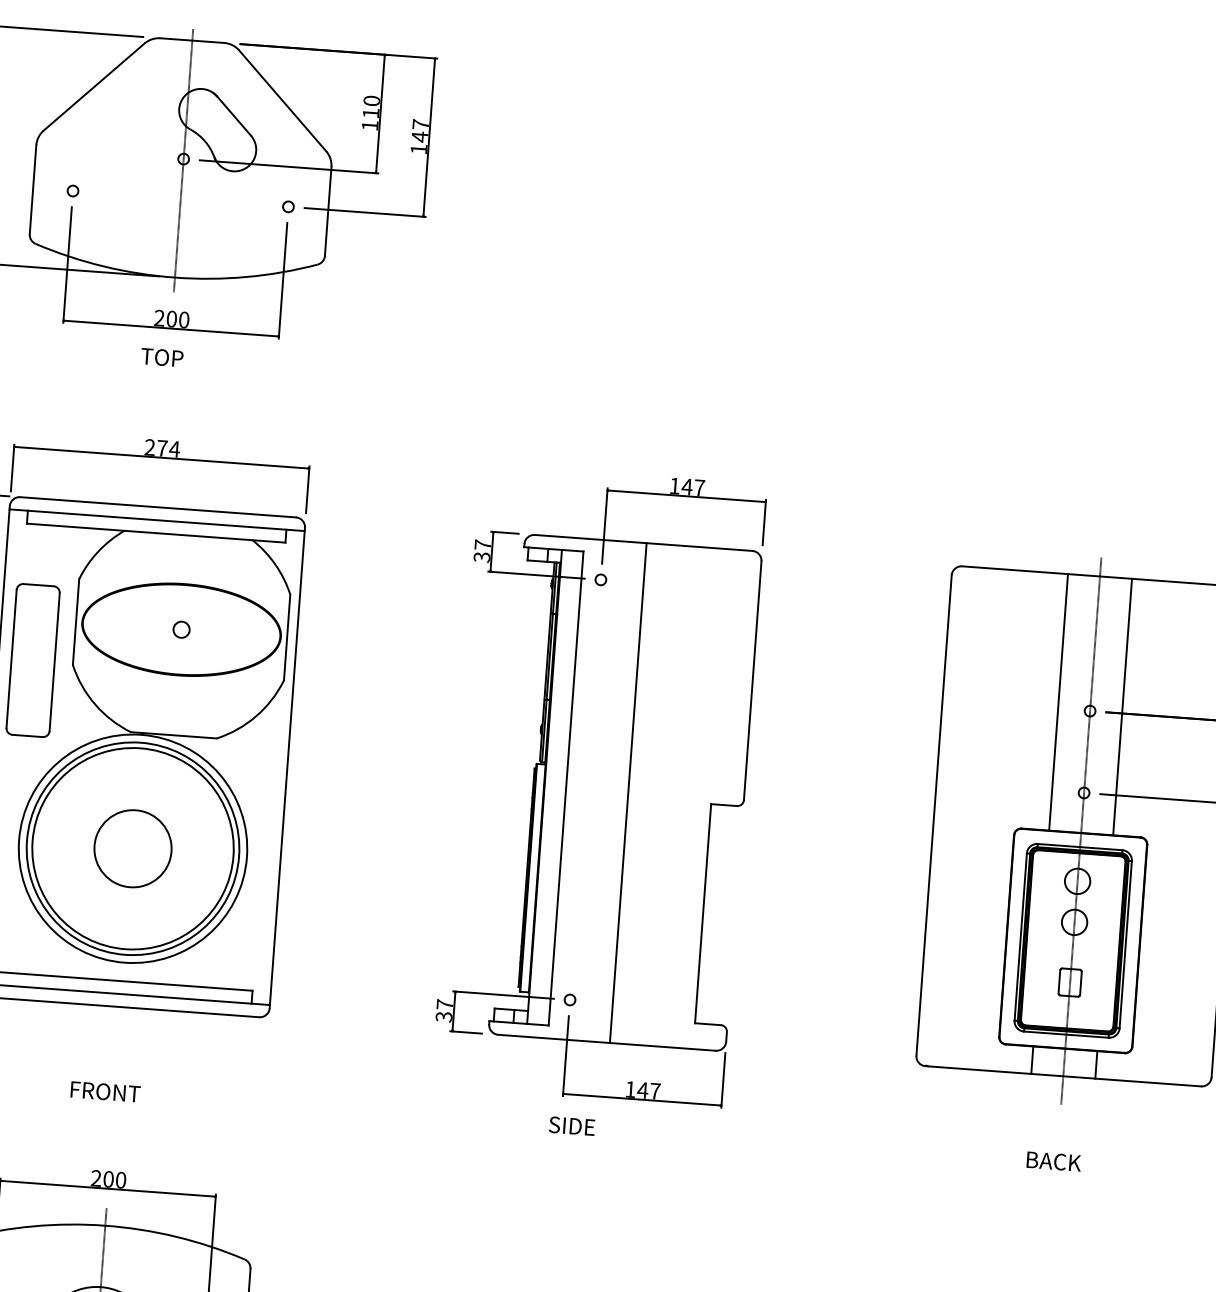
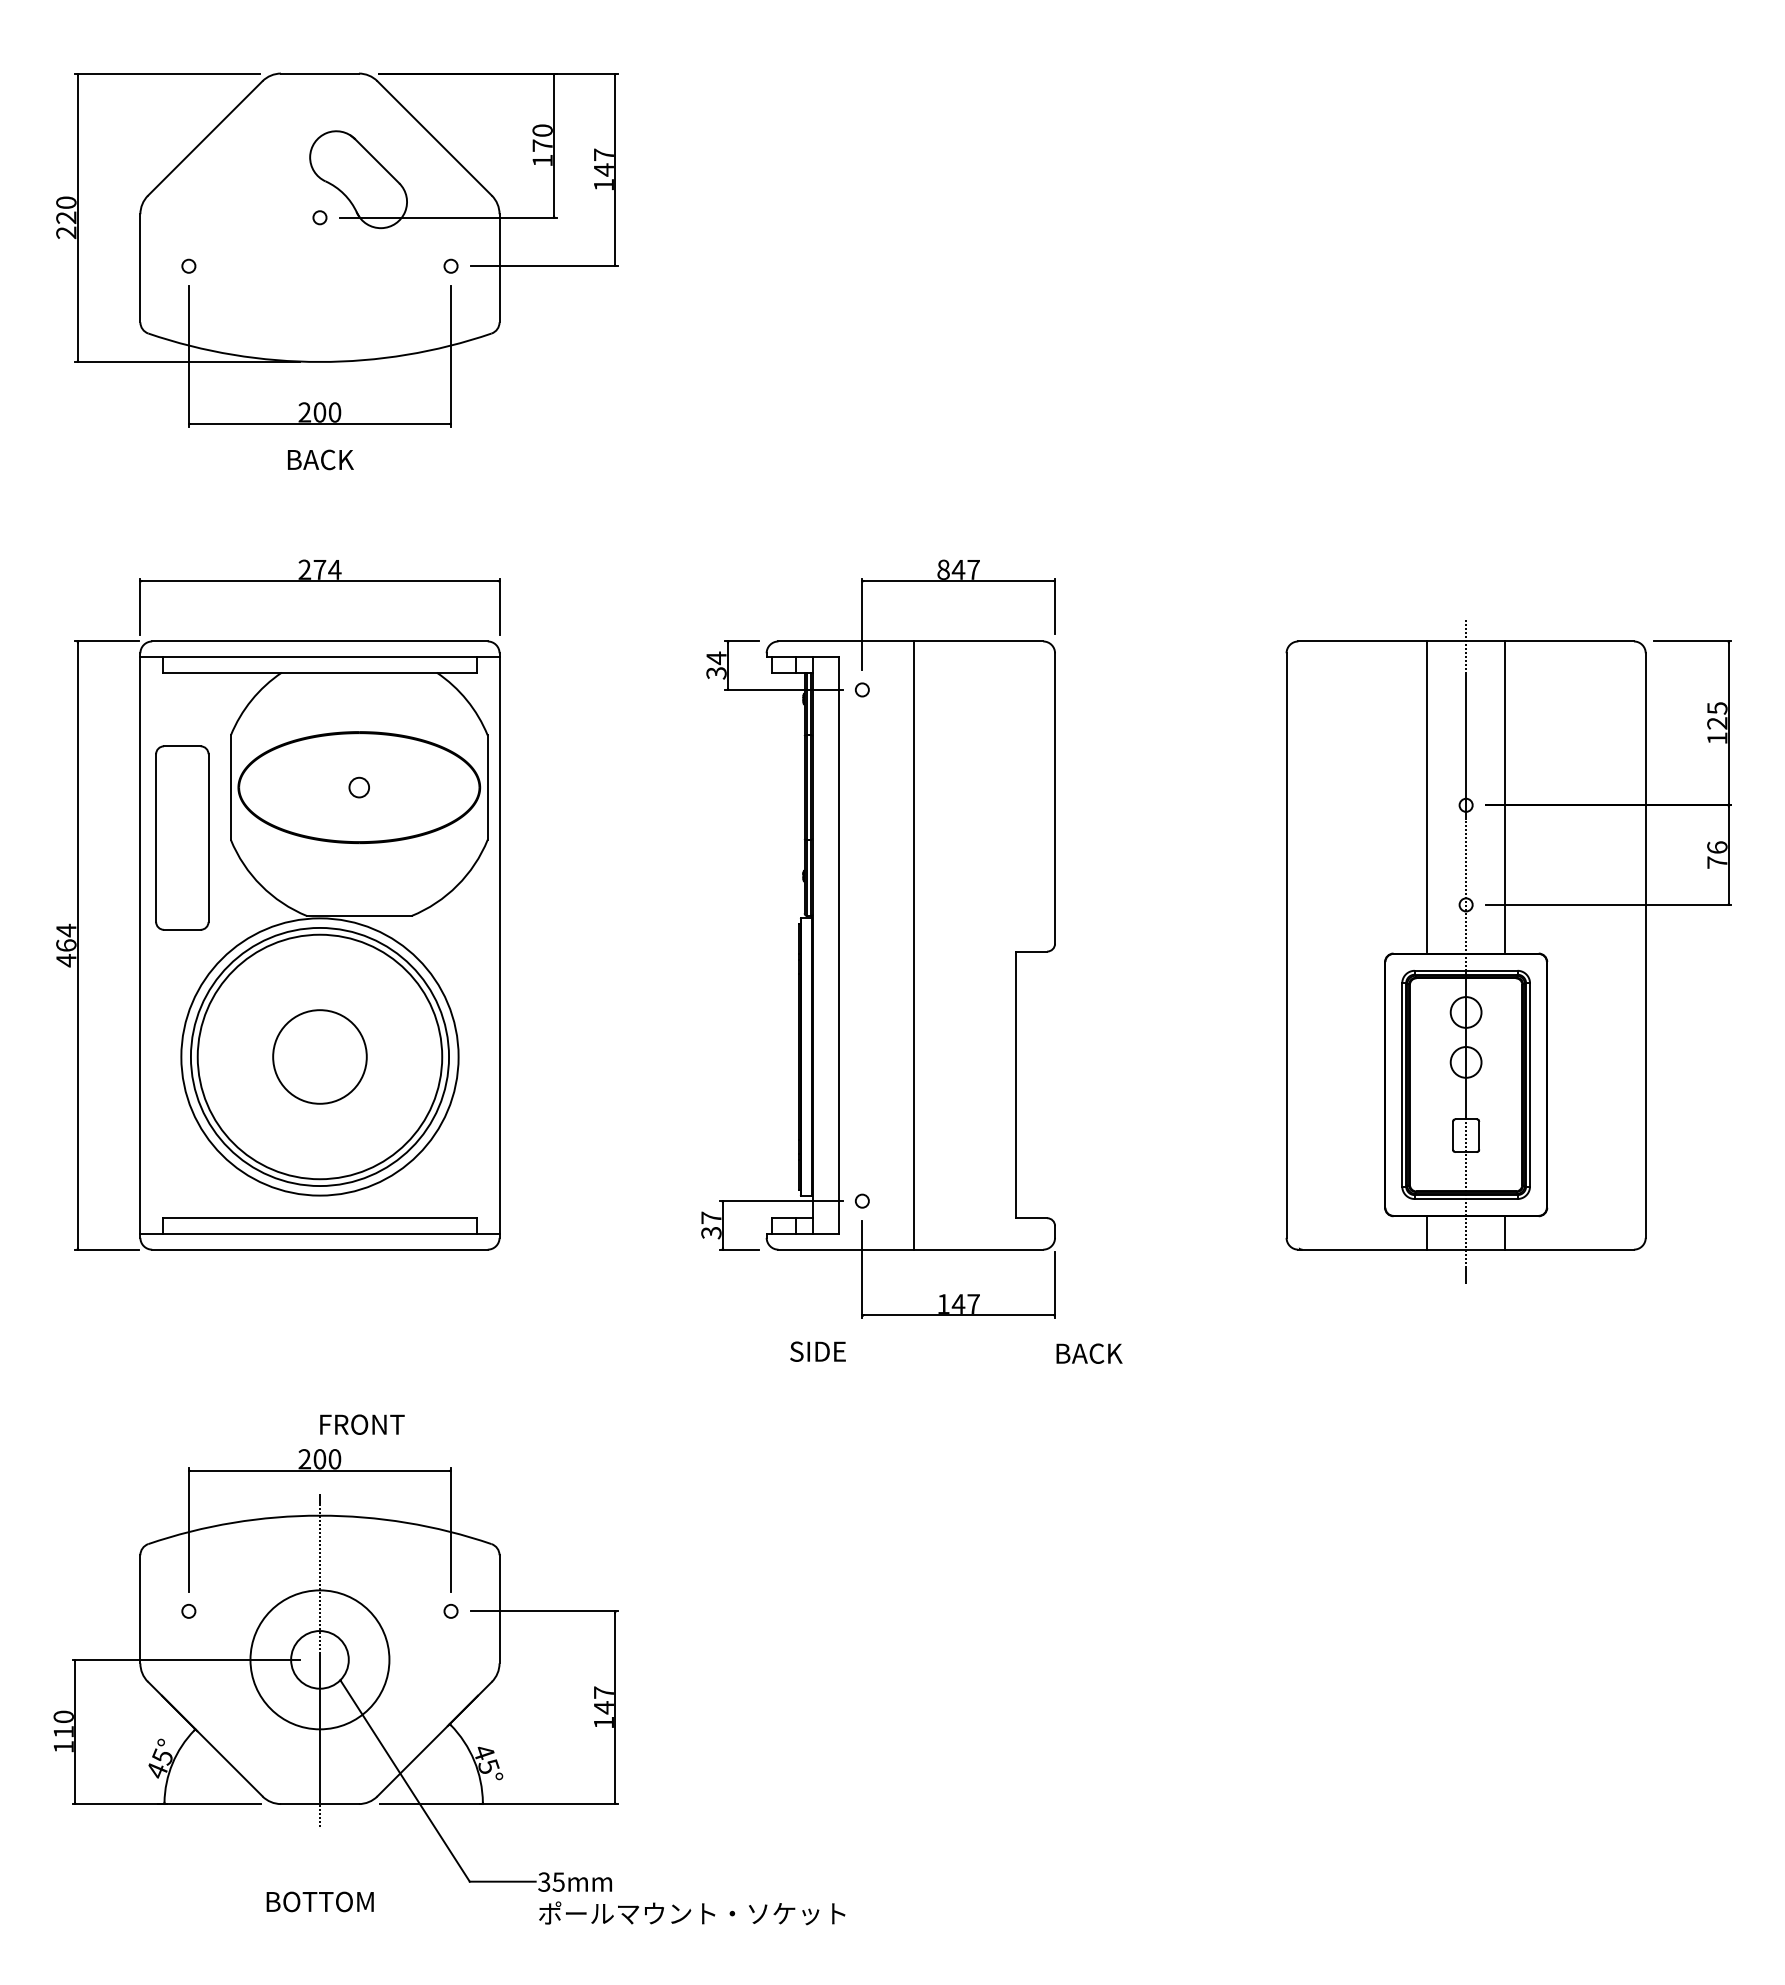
text: (370, 113) -> (542, 145), 110 -> 170
line: (183, 160) -> (319, 219), removed
text: (168, 357) -> (319, 459), TOP -> BACK
text: (674, 485) -> (943, 569), 147 -> 847
text: (482, 545) -> (716, 658), 37 -> 34
text: (105, 1091) -> (362, 1424), moved
text: (571, 1125) -> (817, 1351), moved
text: (1054, 1161) -> (1089, 1353), moved

